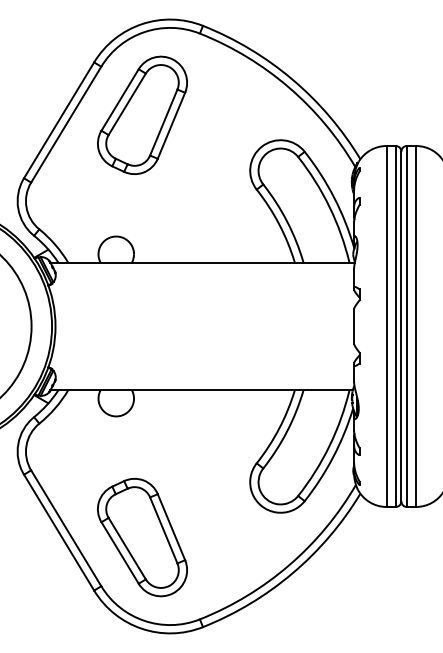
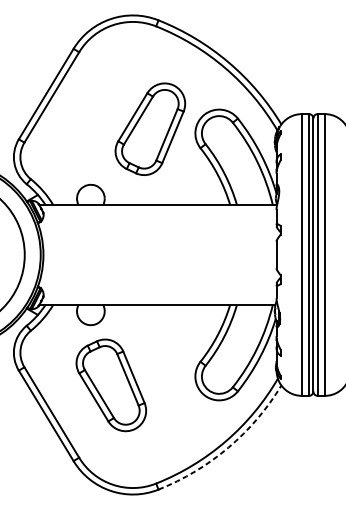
part: (142, 114) -> (150, 128), moved
part: (142, 537) -> (111, 385), moved
arc: (292, 573) -> (228, 447), solid -> dashed

